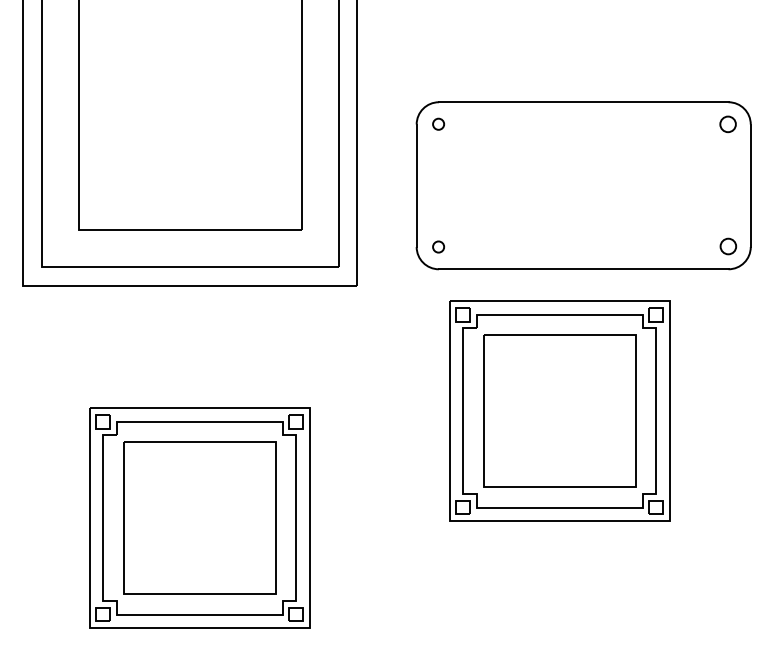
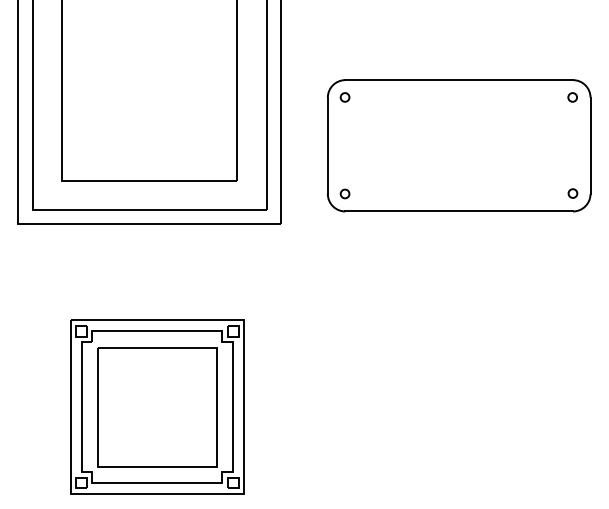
circle: (727, 123) -> (572, 96), size x0.71
circle: (728, 246) -> (573, 193), size x0.71
part: (559, 410) -> (440, 322), removed

